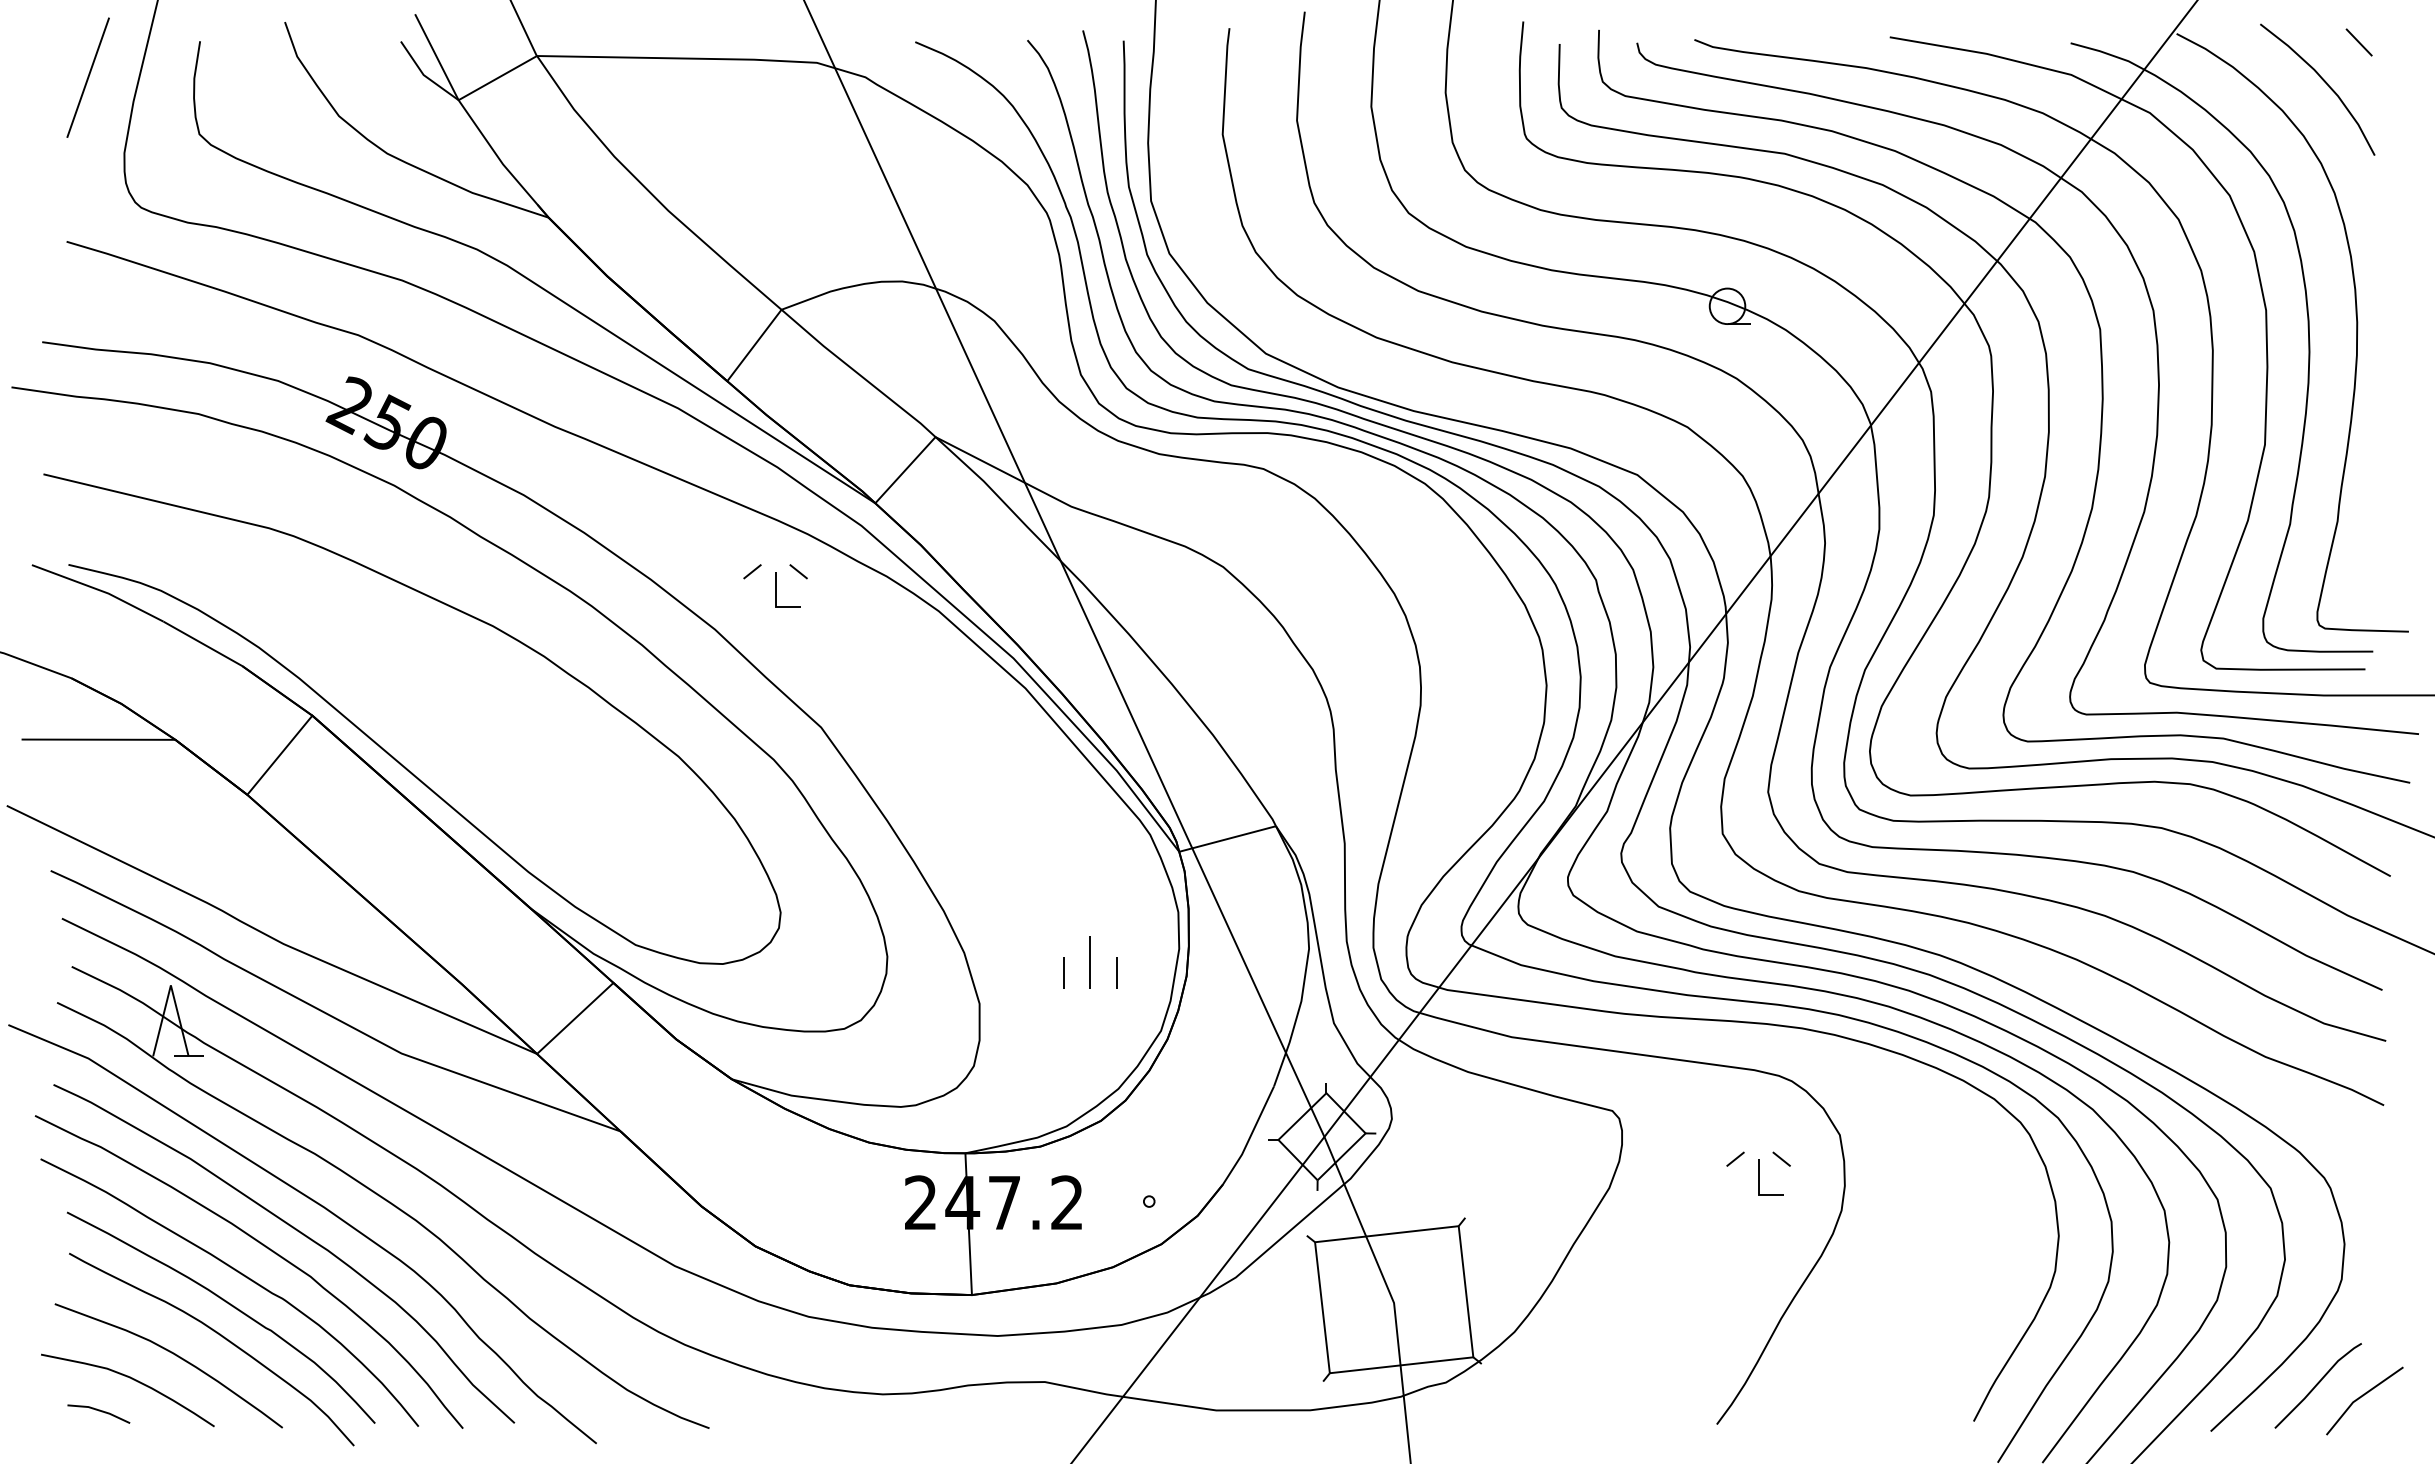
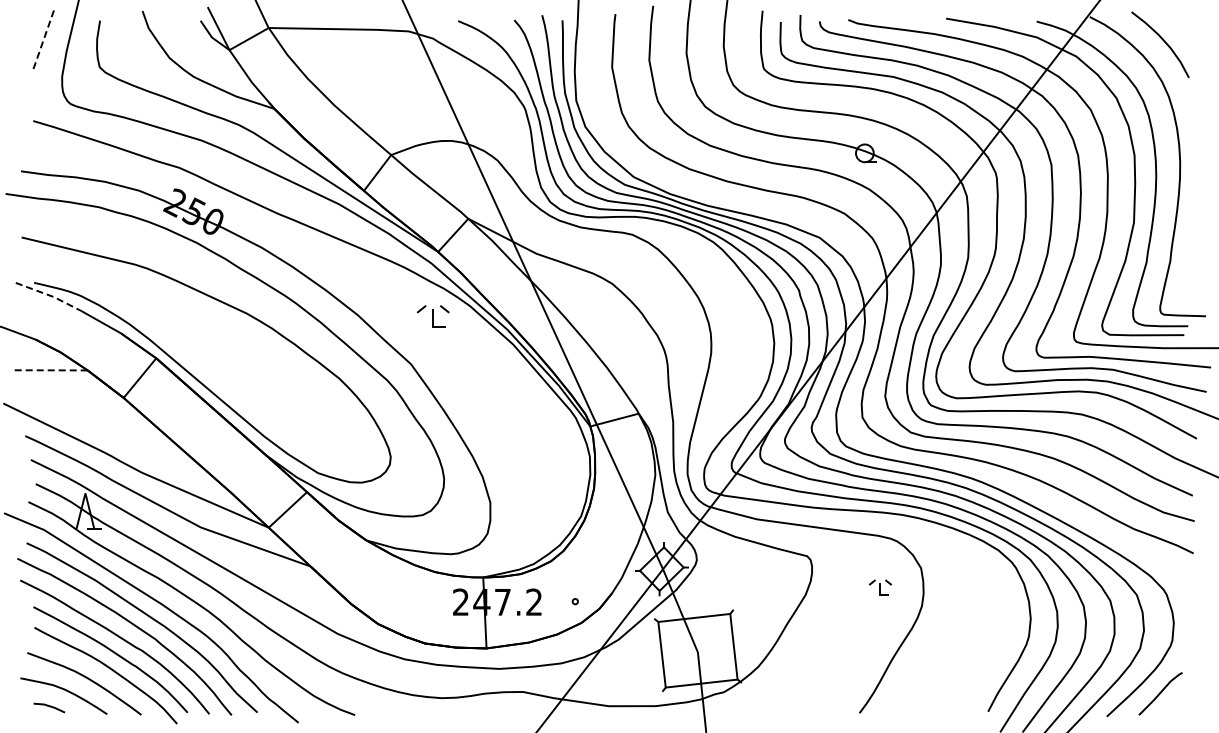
line: (2359, 43) -> (1181, 21), removed
line: (89, 76) -> (44, 38), solid -> dashed
part: (776, 586) -> (433, 316), moved
line: (101, 590) -> (50, 295), solid -> dashed
line: (99, 739) -> (49, 370), solid -> dashed
part: (1089, 961) -> (545, 481), removed
part: (1758, 1173) -> (880, 587), size x0.7
line: (2361, 1399) -> (1182, 700), removed

